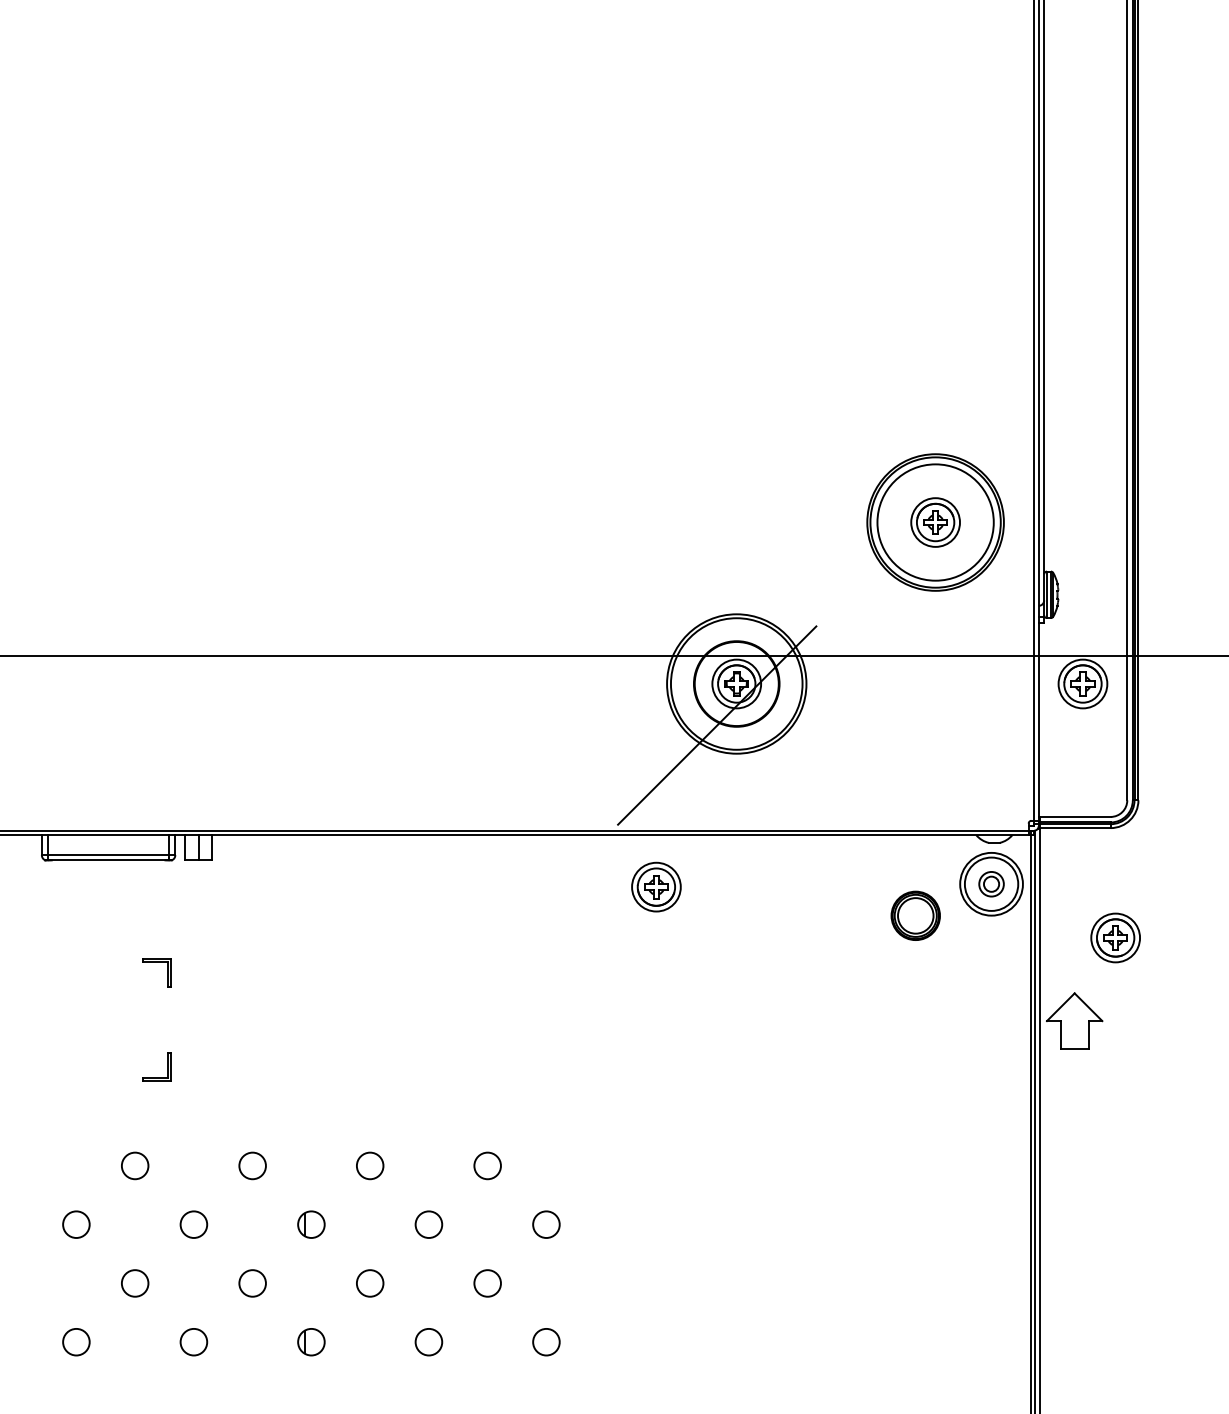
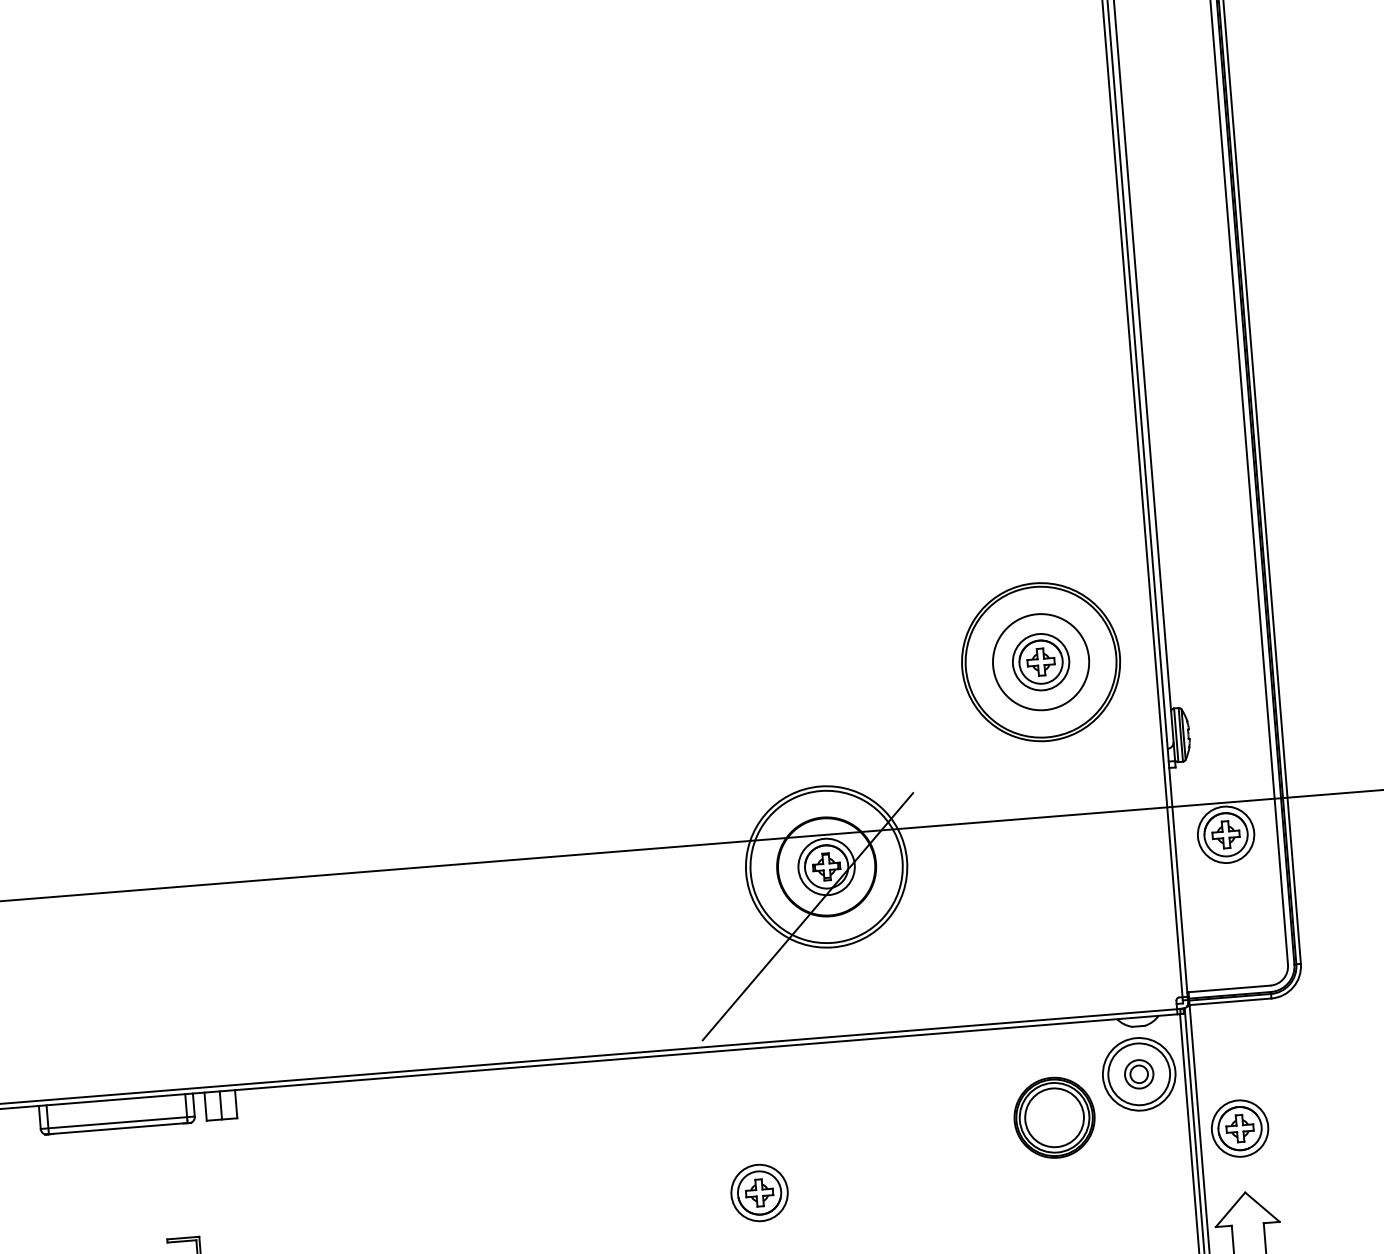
circle: (935, 522) -> (1040, 662), size x0.71
part: (656, 886) -> (759, 1192), moved
part: (915, 915) -> (1054, 1117), size x1.43
part: (1115, 937) -> (1239, 1128), moved

